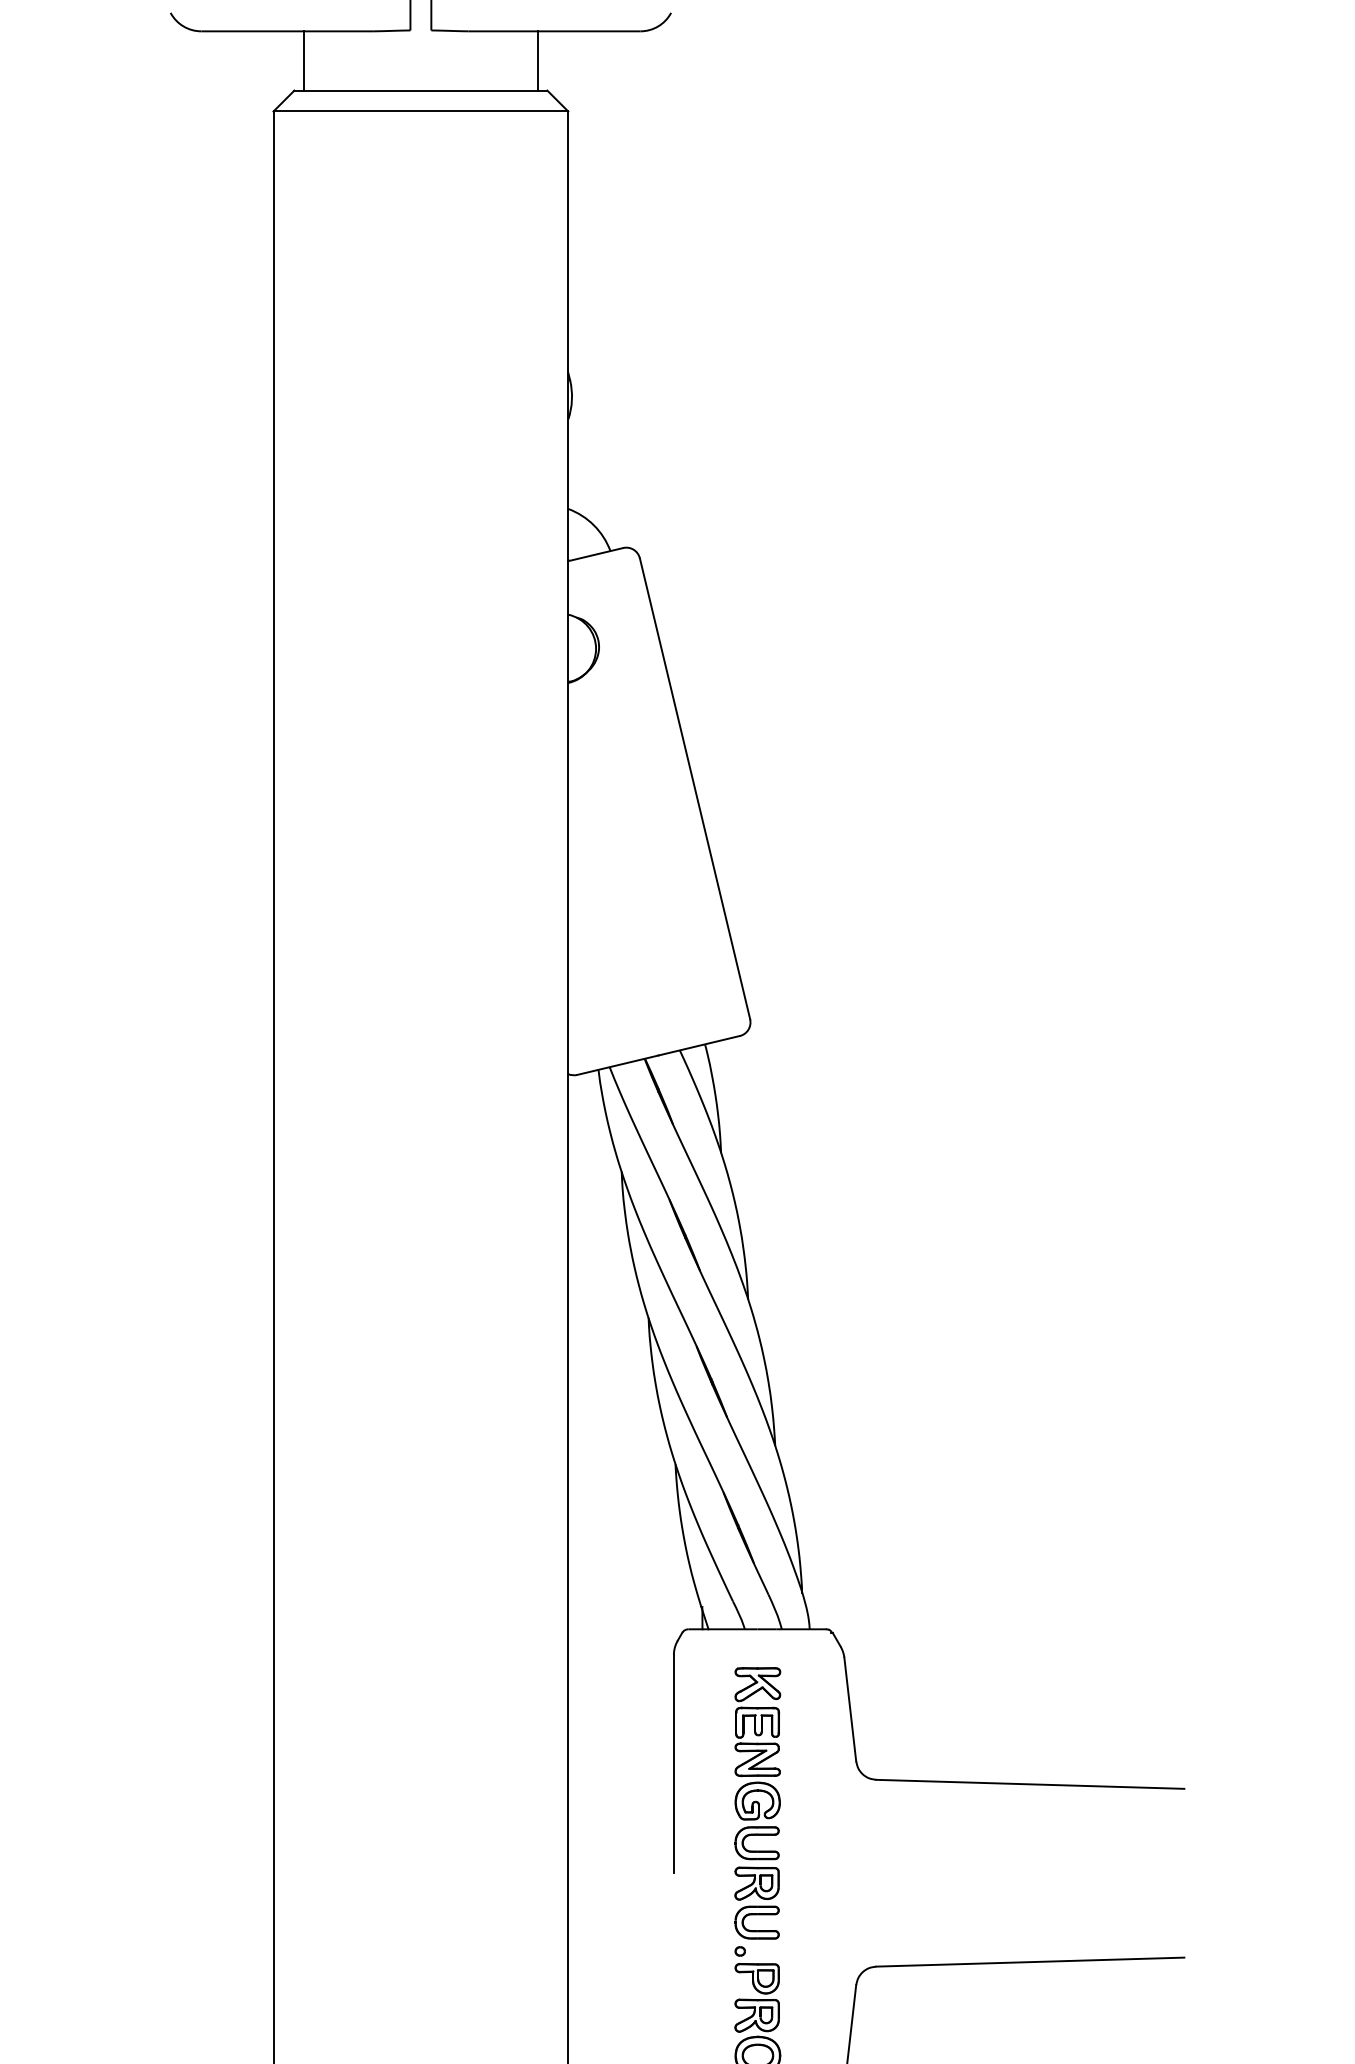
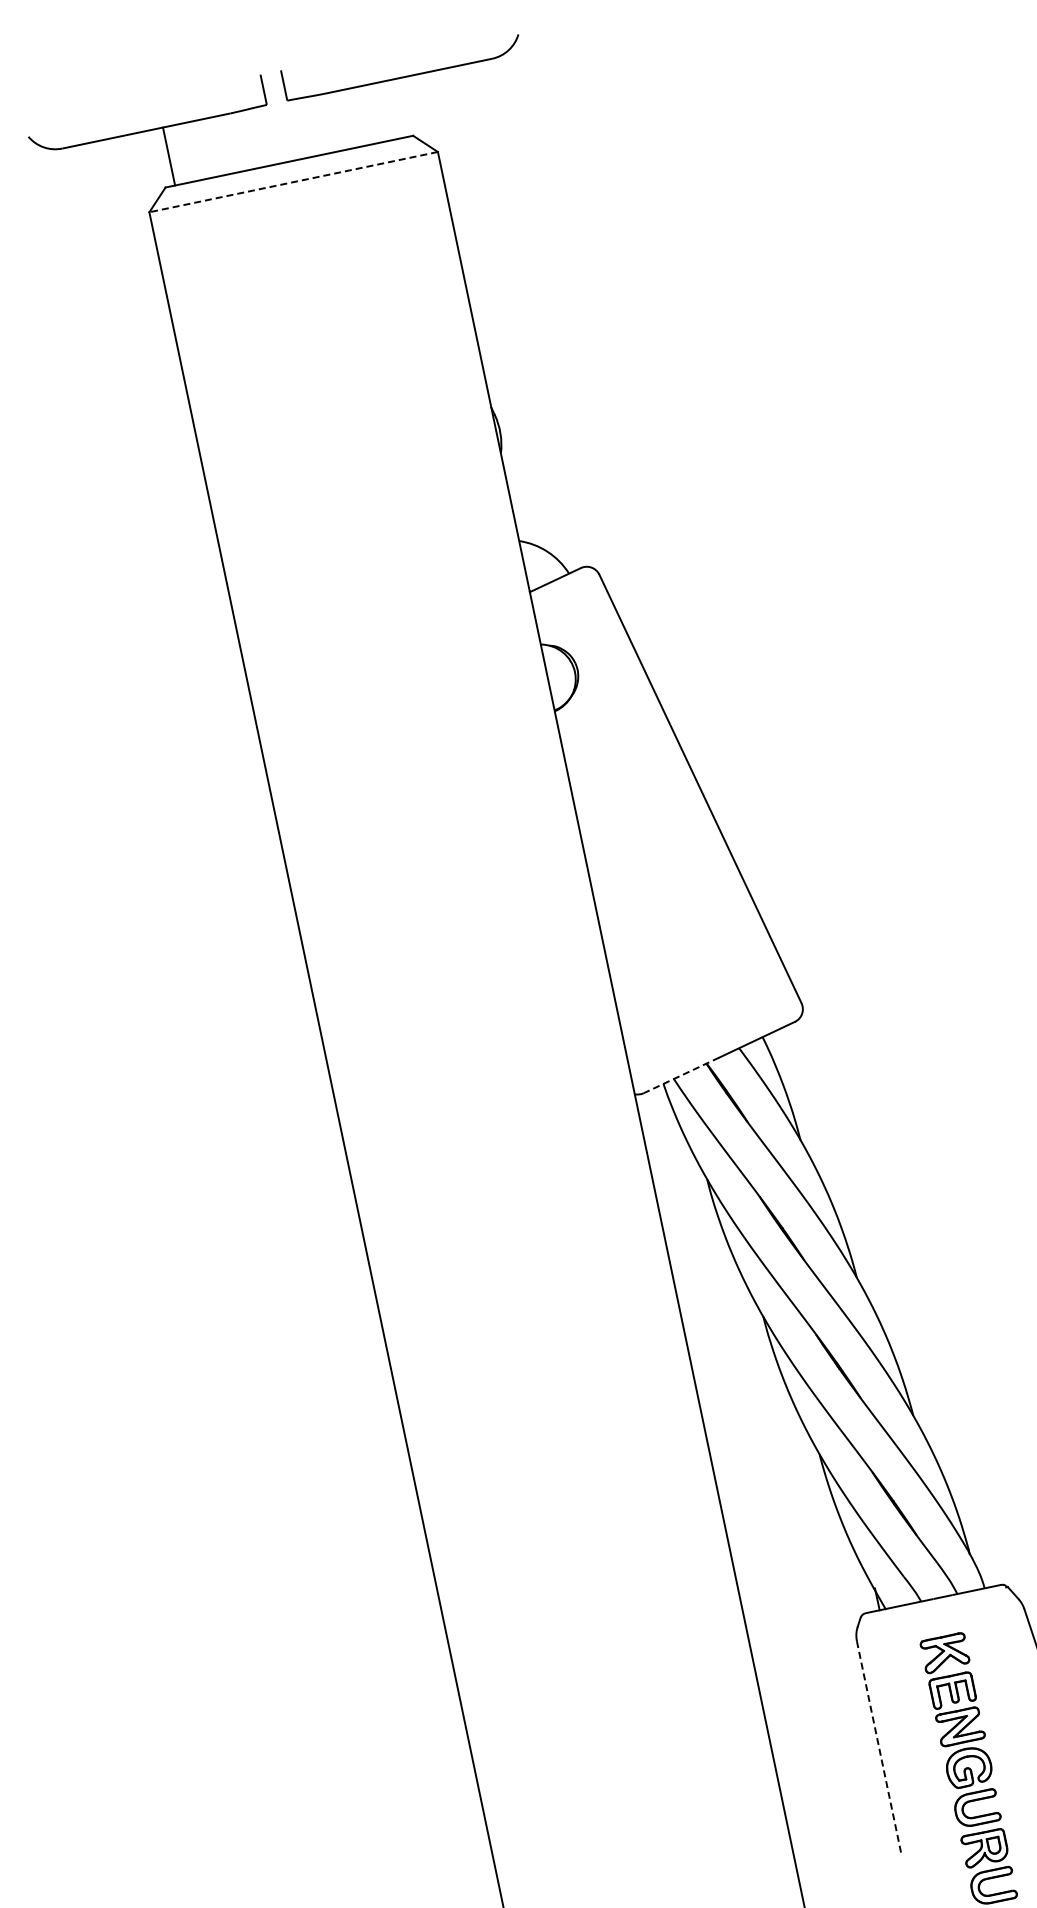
line: (537, 60) -> (397, 108), removed
line: (420, 111) -> (293, 182), solid -> dashed
line: (617, 1065) -> (681, 1075), solid -> dashed
line: (673, 1764) -> (878, 1748), solid -> dashed

